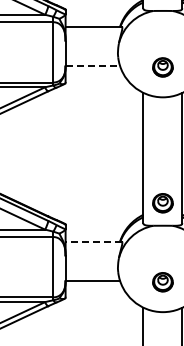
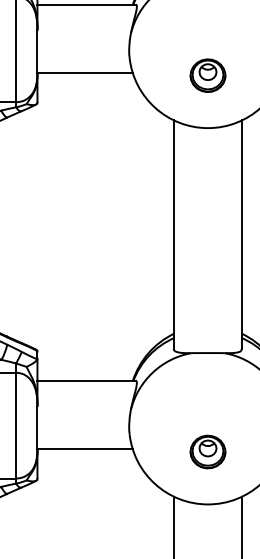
line: (93, 65) -> (86, 72), dashed -> solid
part: (162, 203) -> (207, 314), removed
line: (93, 241) -> (86, 380), dashed -> solid

